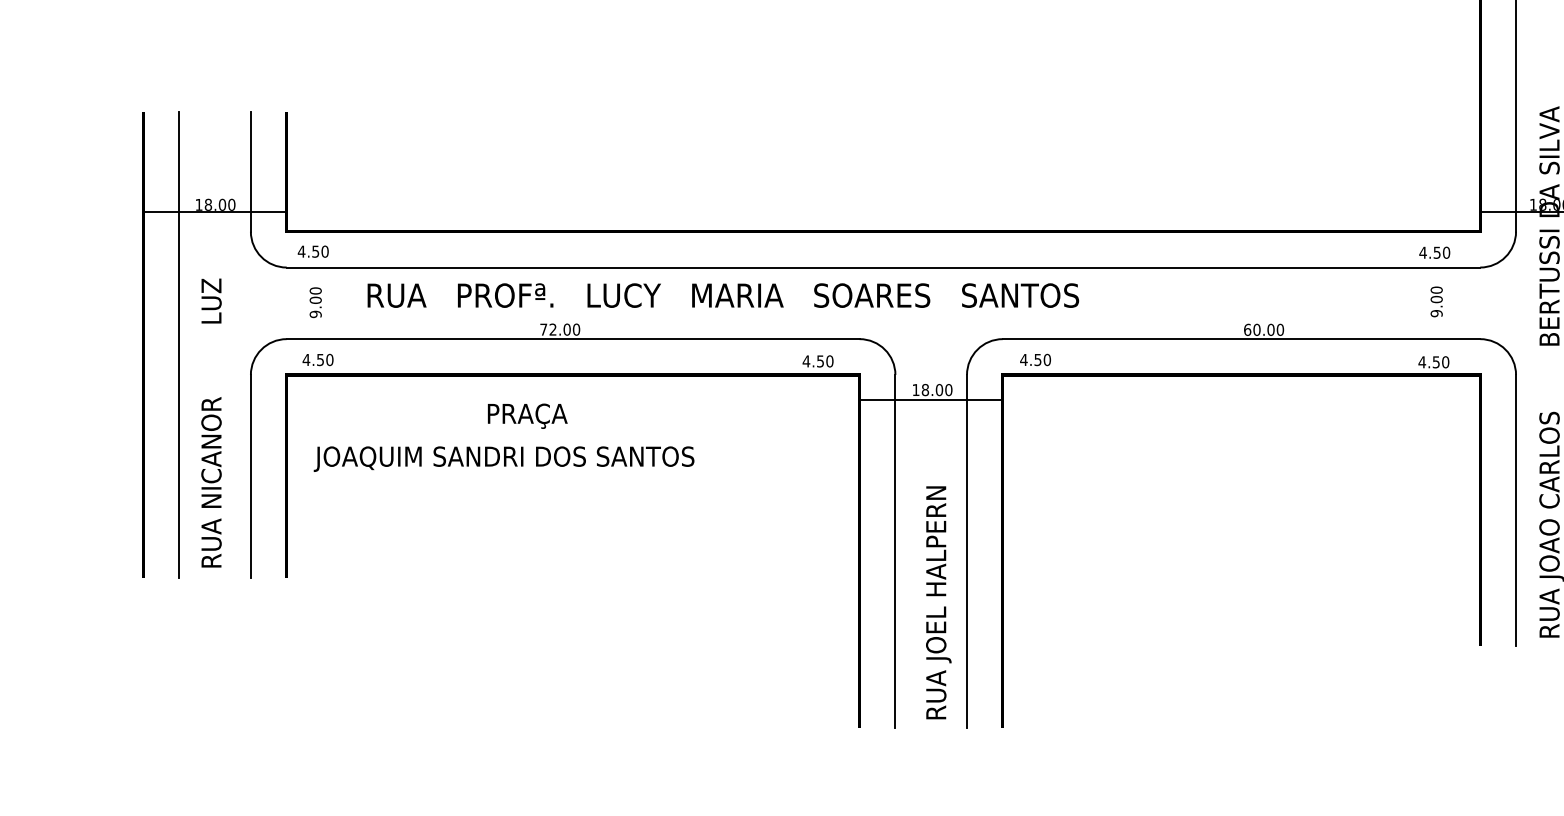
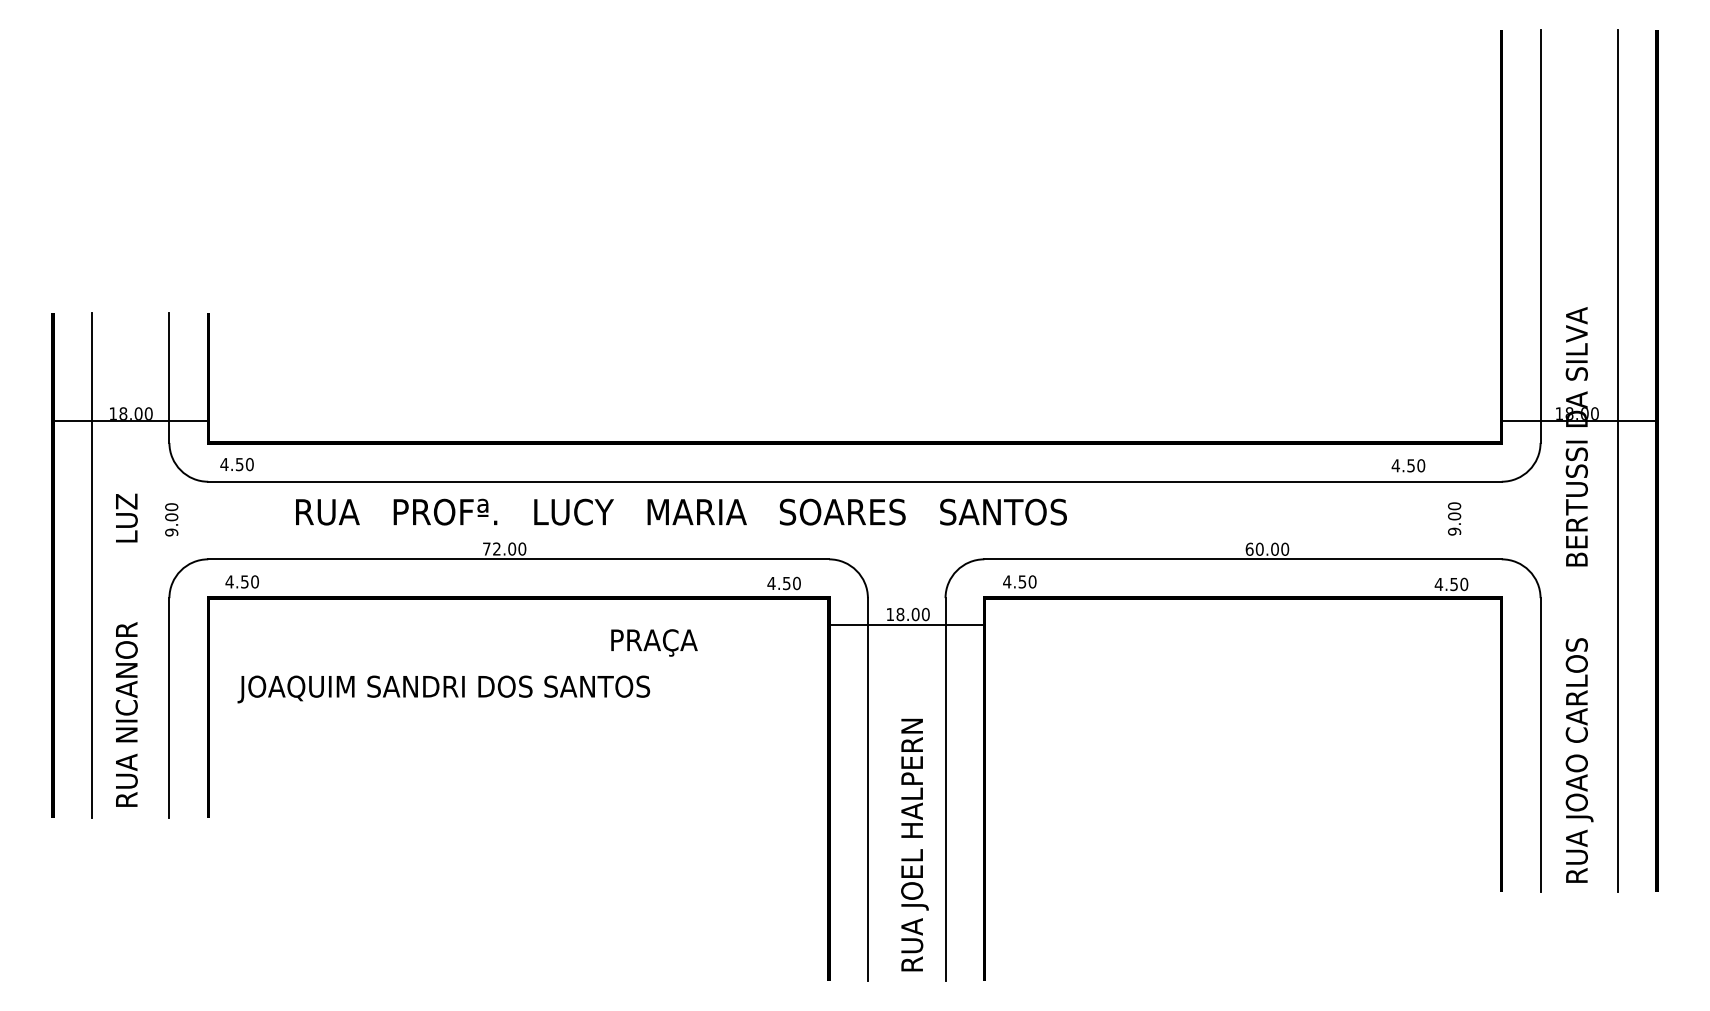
text: (1434, 252) -> (1408, 465), moved
text: (315, 302) -> (171, 519), moved
text: (527, 415) -> (654, 642), moved

